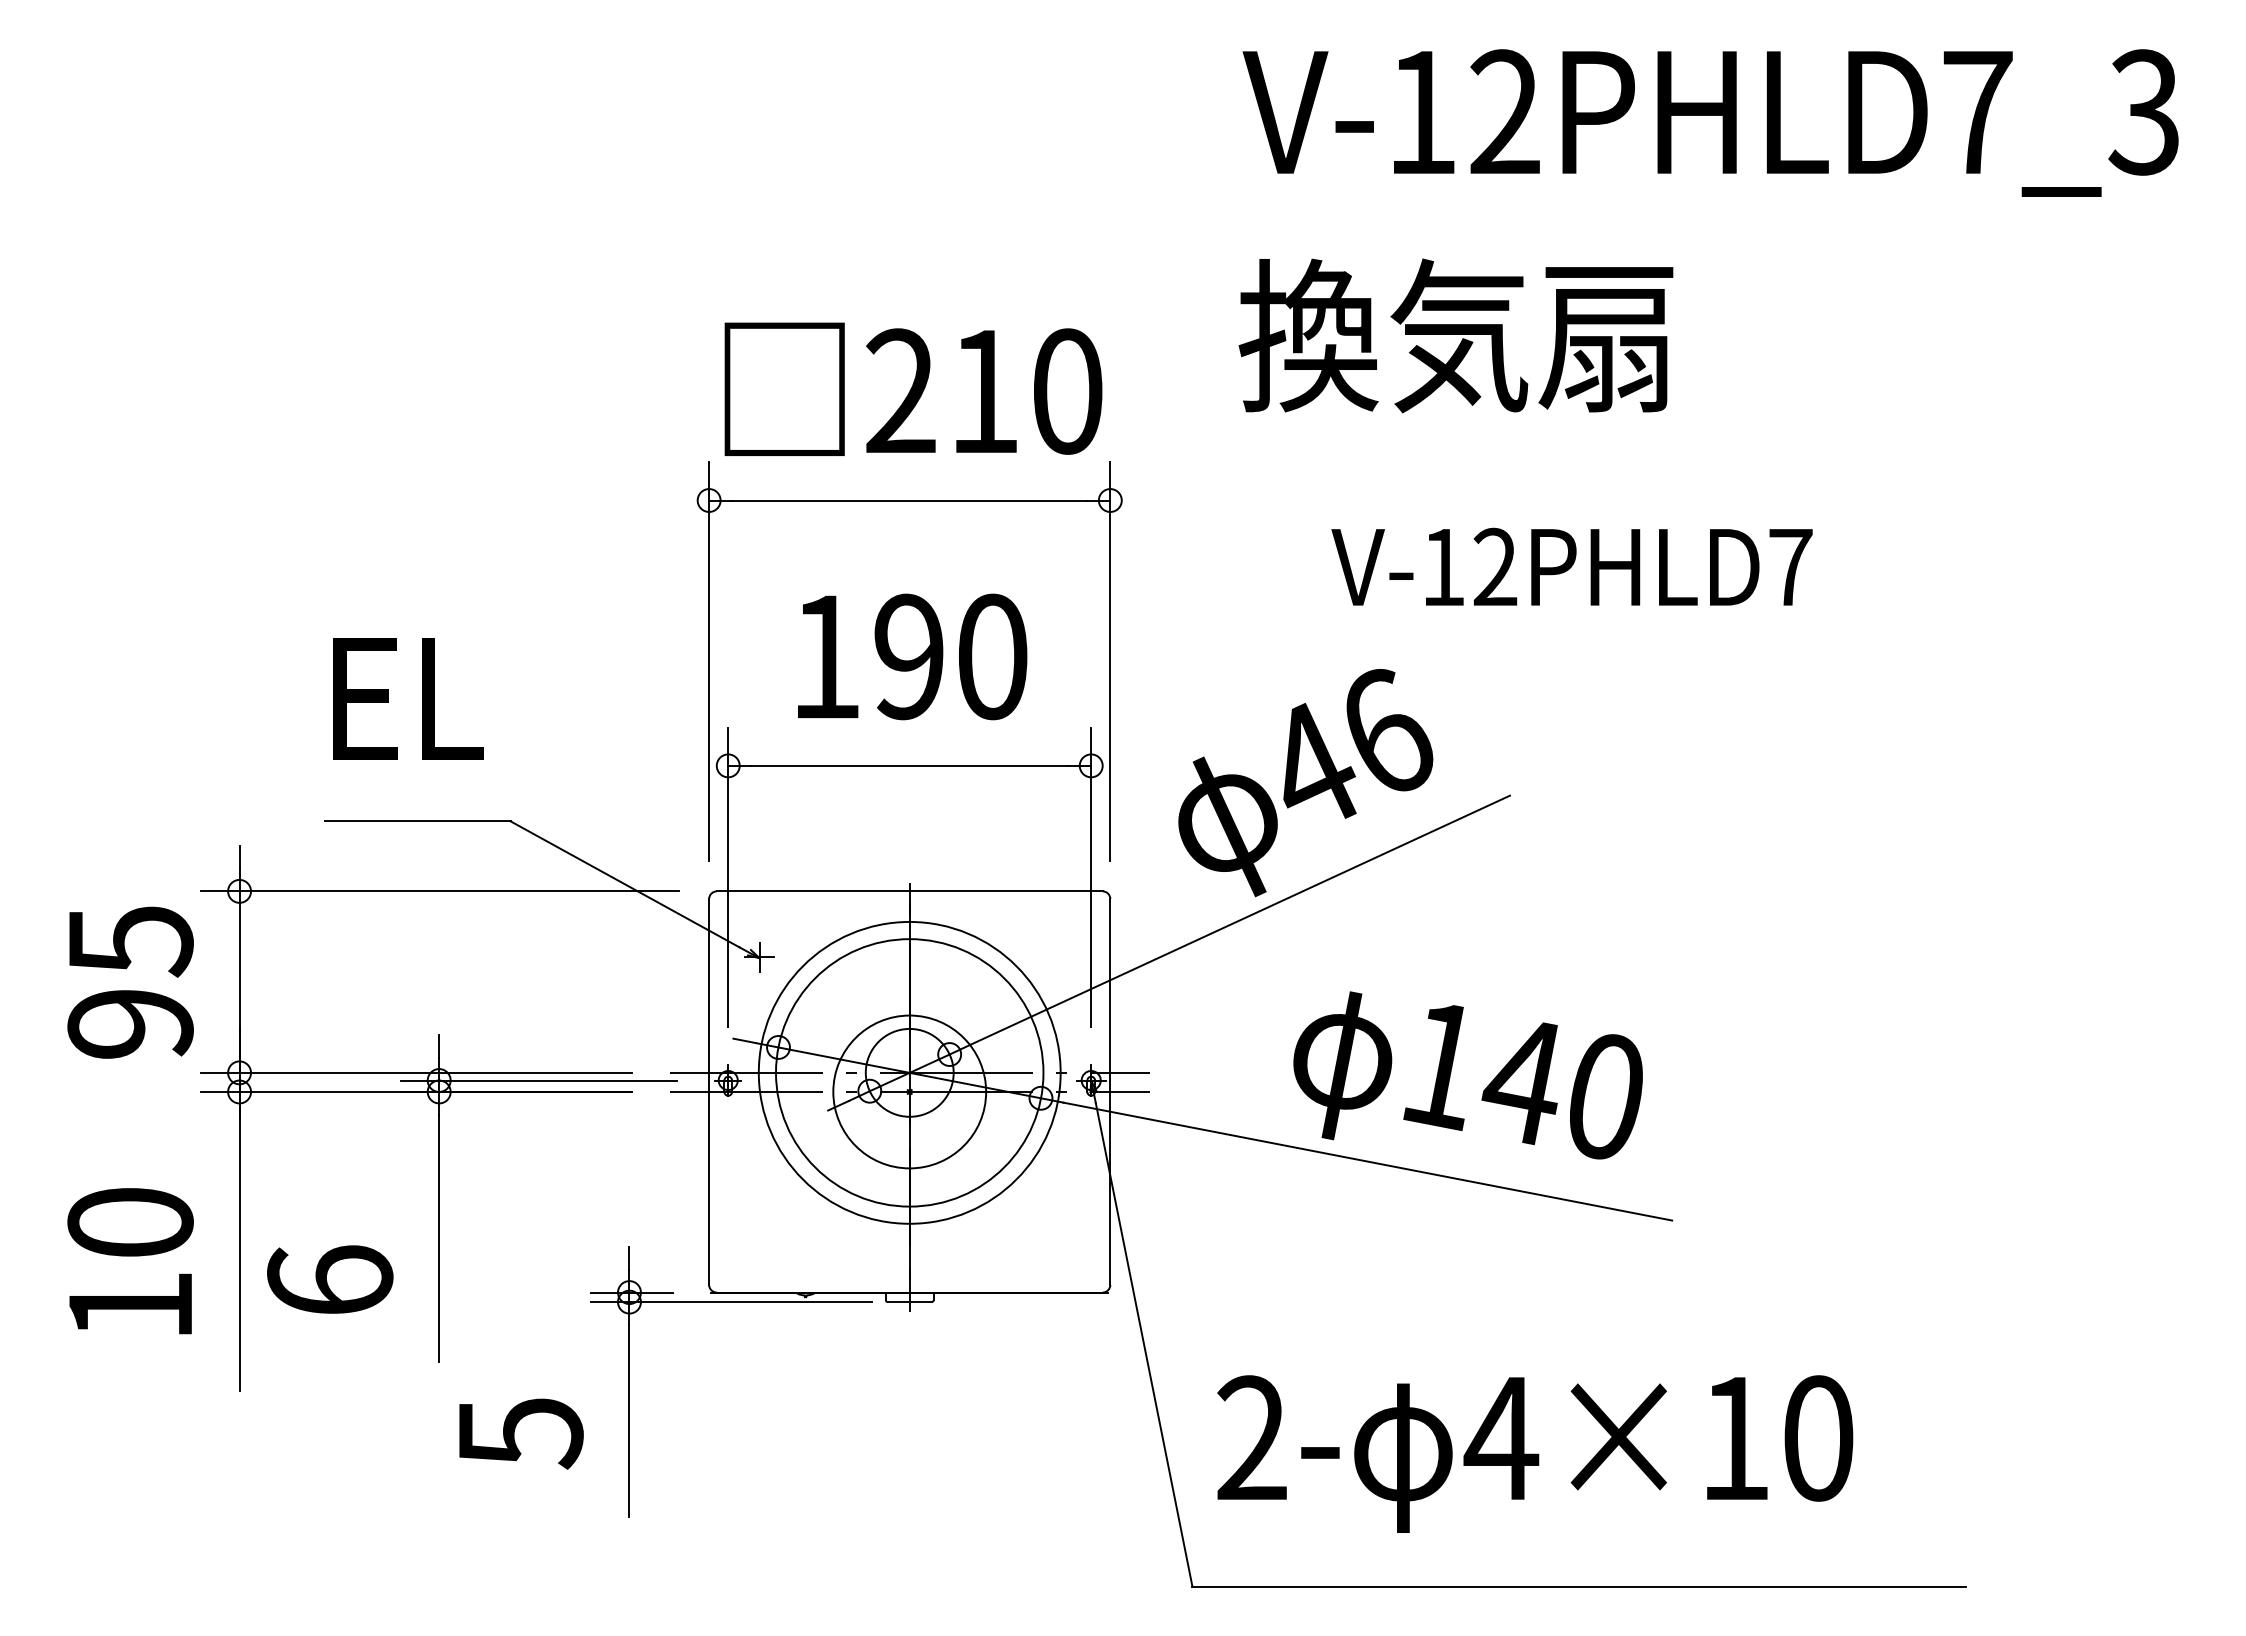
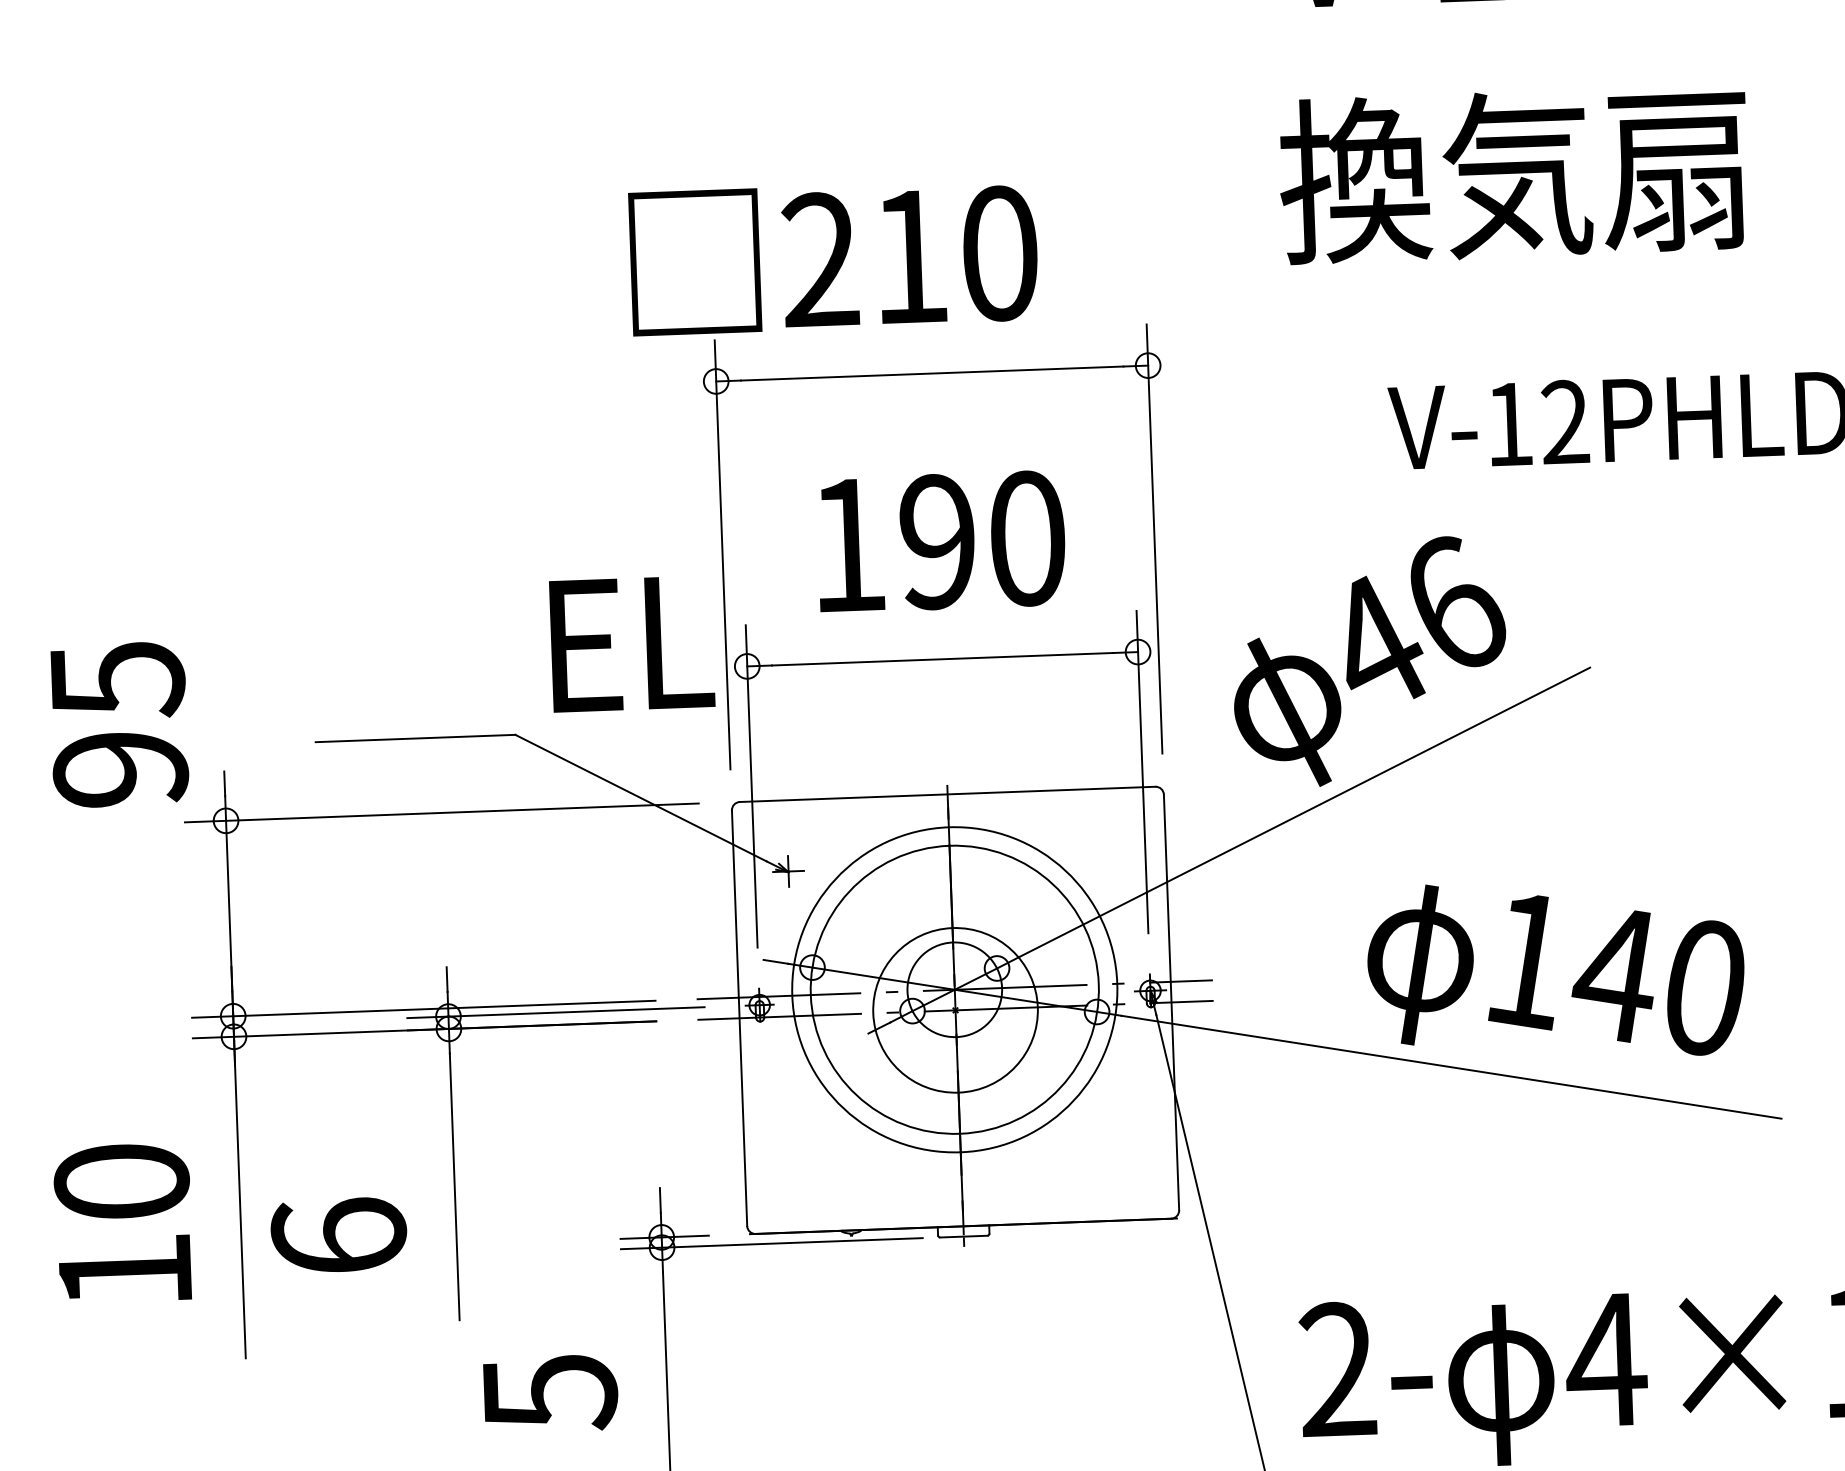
text: (913, 388) -> (833, 256), moved
text: (408, 698) -> (632, 643), moved
text: (130, 982) -> (118, 724), moved

